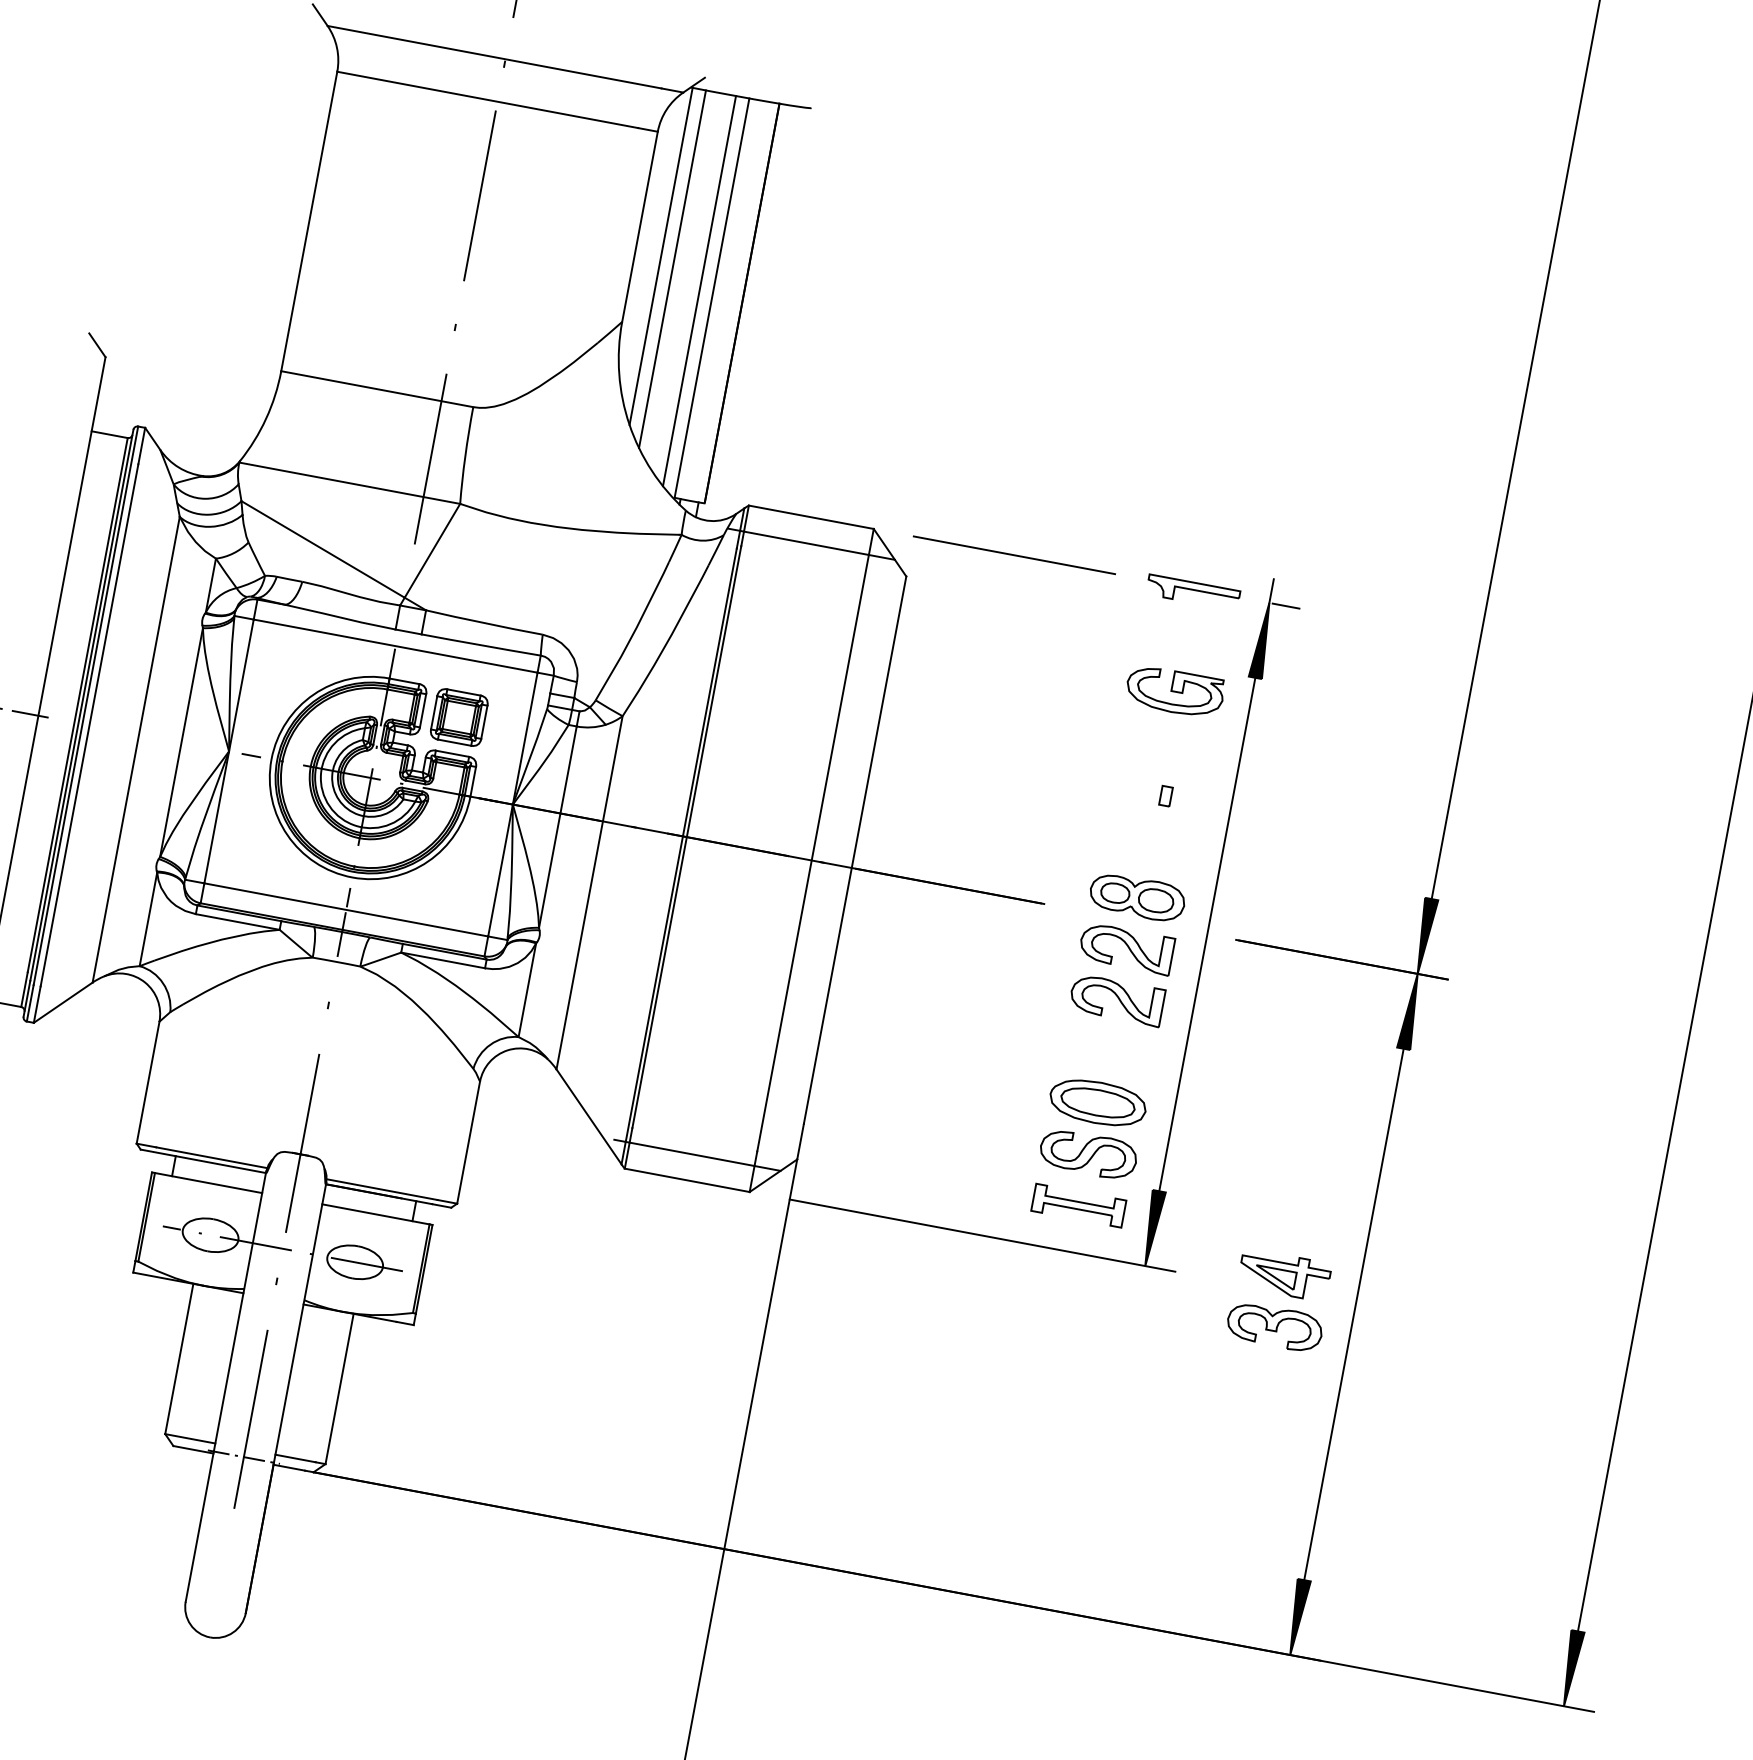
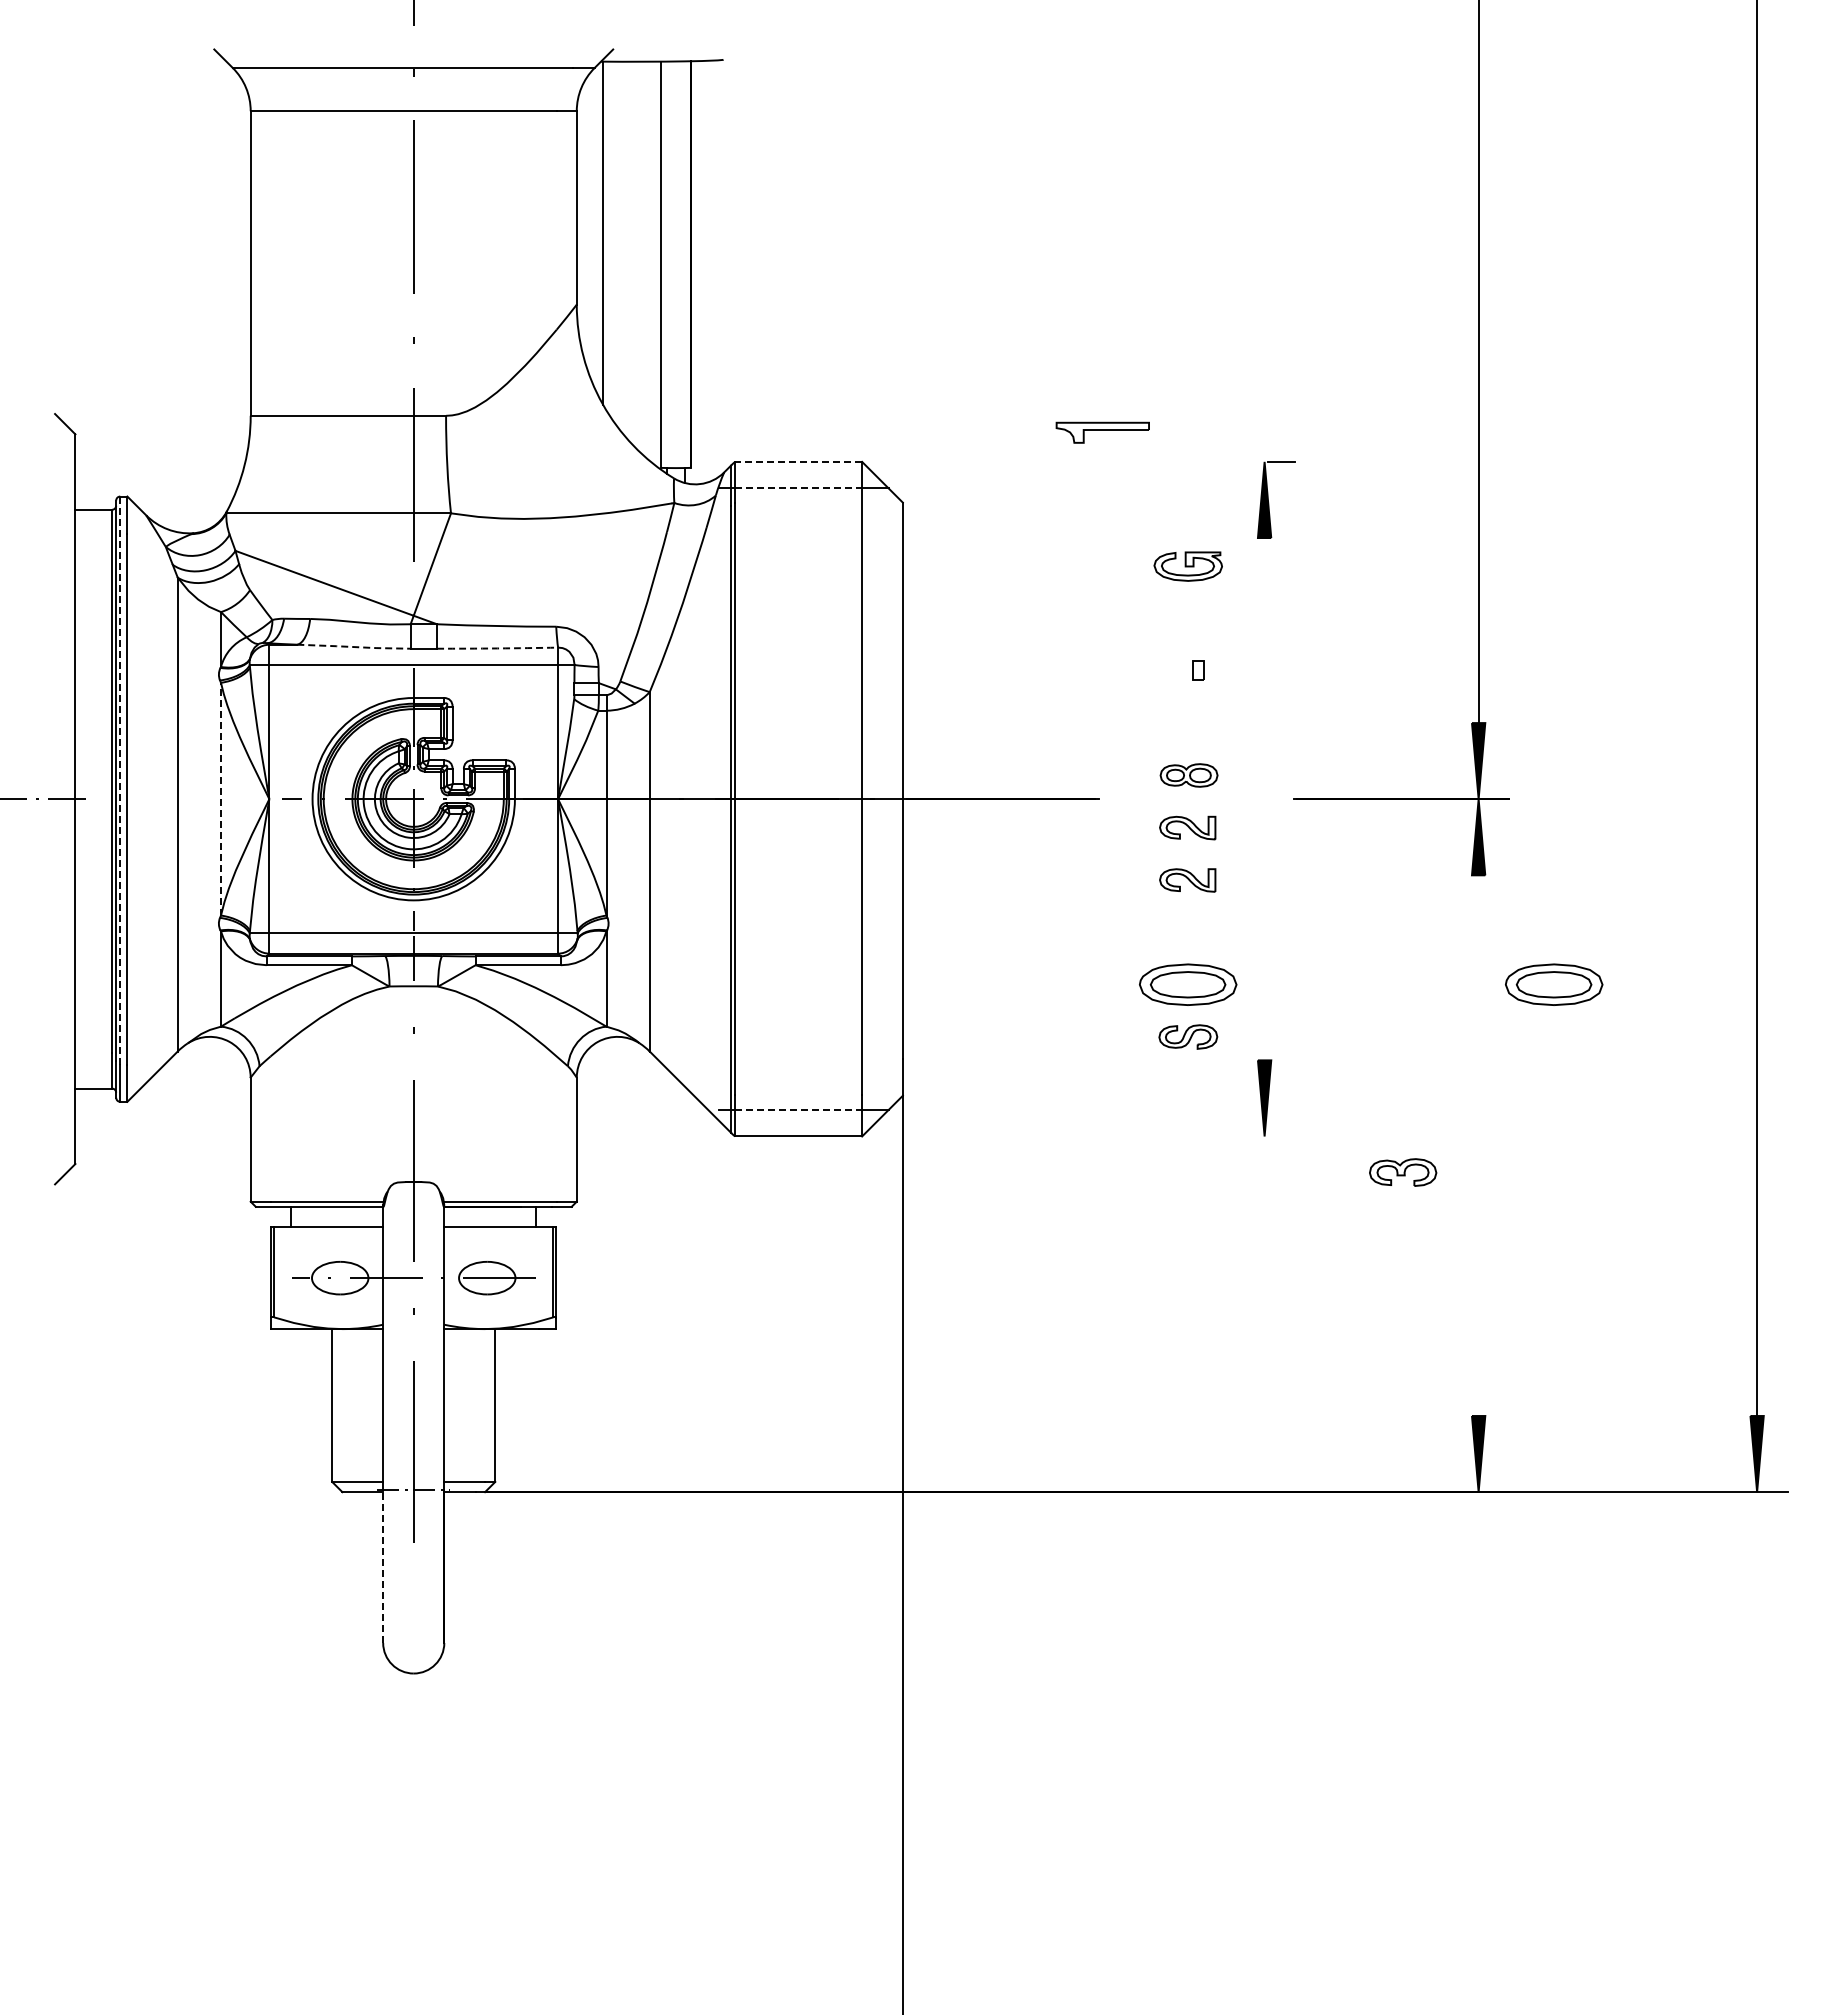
line: (672, 269) -> (616, 243), removed
line: (700, 290) -> (647, 259), removed
line: (811, 516) -> (798, 461), solid -> dashed
line: (806, 543) -> (798, 488), solid -> dashed
line: (1013, 554) -> (1004, 461), removed
line: (1271, 590) -> (1264, 449), removed
part: (1192, 592) -> (1102, 432), moved
line: (340, 618) -> (354, 647), solid -> dashed
arc: (481, 645) -> (497, 648), solid -> dashed
part: (1175, 691) -> (1188, 566), size x0.7
line: (86, 706) -> (120, 781), solid -> dashed
part: (459, 717) -> (489, 723), removed
line: (182, 741) -> (221, 798), solid -> dashed
part: (1136, 897) -> (1188, 775), size x0.6
line: (1207, 934) -> (1264, 799), removed
part: (1126, 948) -> (1187, 827), size x0.6
part: (1116, 1000) -> (1187, 880), size x0.6
part: (1088, 1153) -> (1188, 1036), size x0.6
line: (691, 1154) -> (798, 1110), solid -> dashed
part: (1458, 1170) -> (1554, 984), added
part: (1078, 1205) -> (1187, 1089), removed
line: (982, 1235) -> (1098, 1136), removed
part: (1283, 1274) -> (1402, 1119), removed
line: (1353, 1314) -> (1478, 1145), removed
part: (1274, 1326) -> (1402, 1172), size x0.7
line: (200, 1526) -> (383, 1566), solid -> dashed

